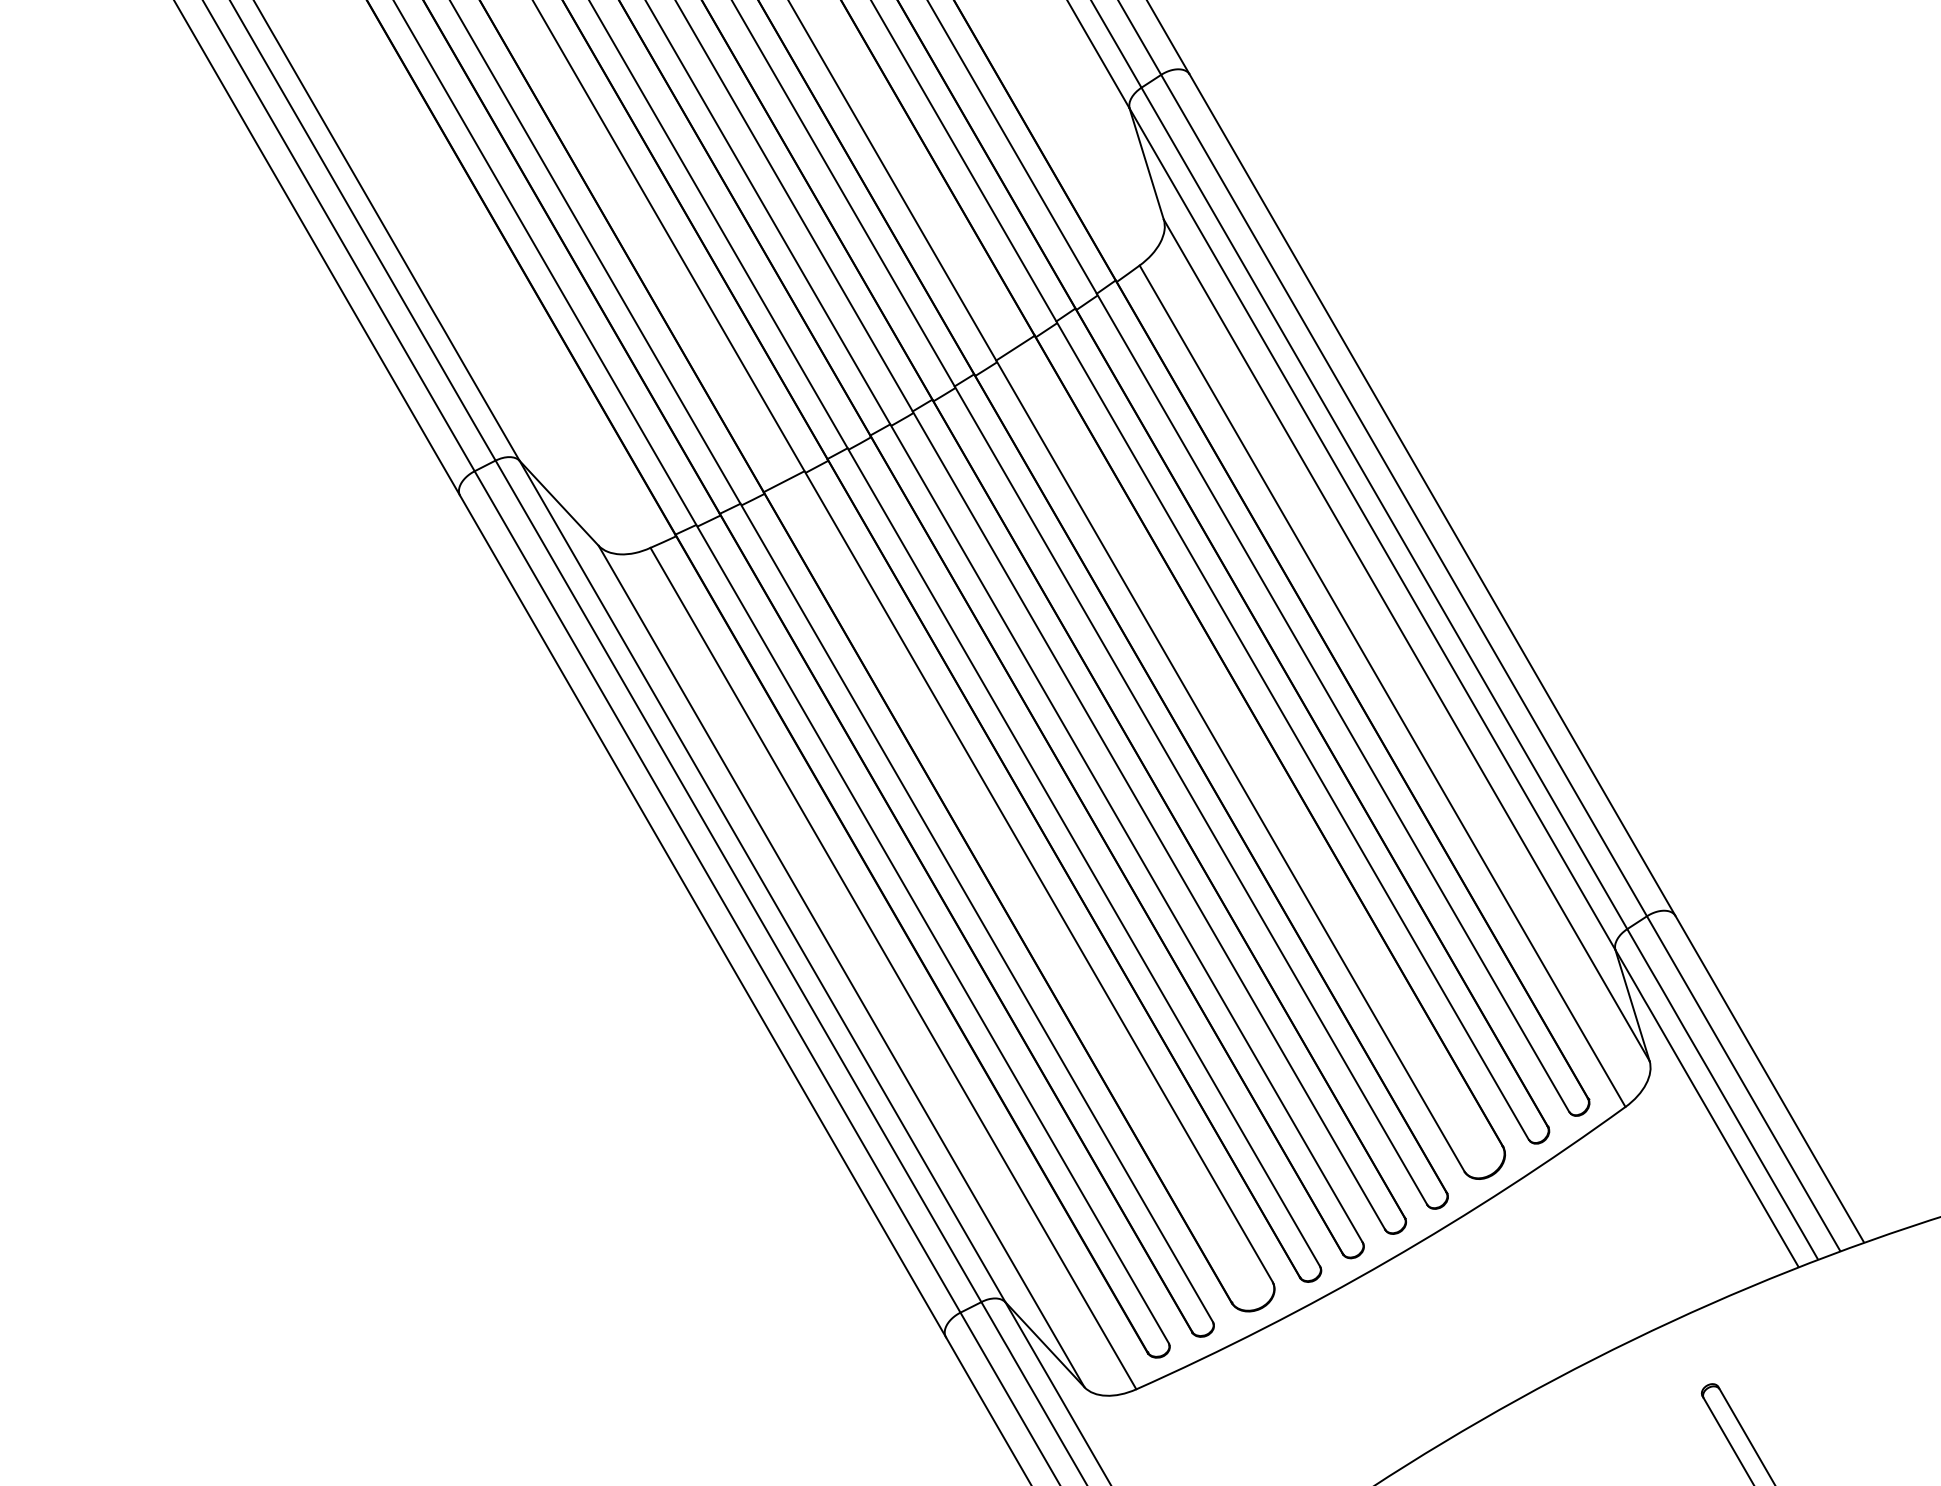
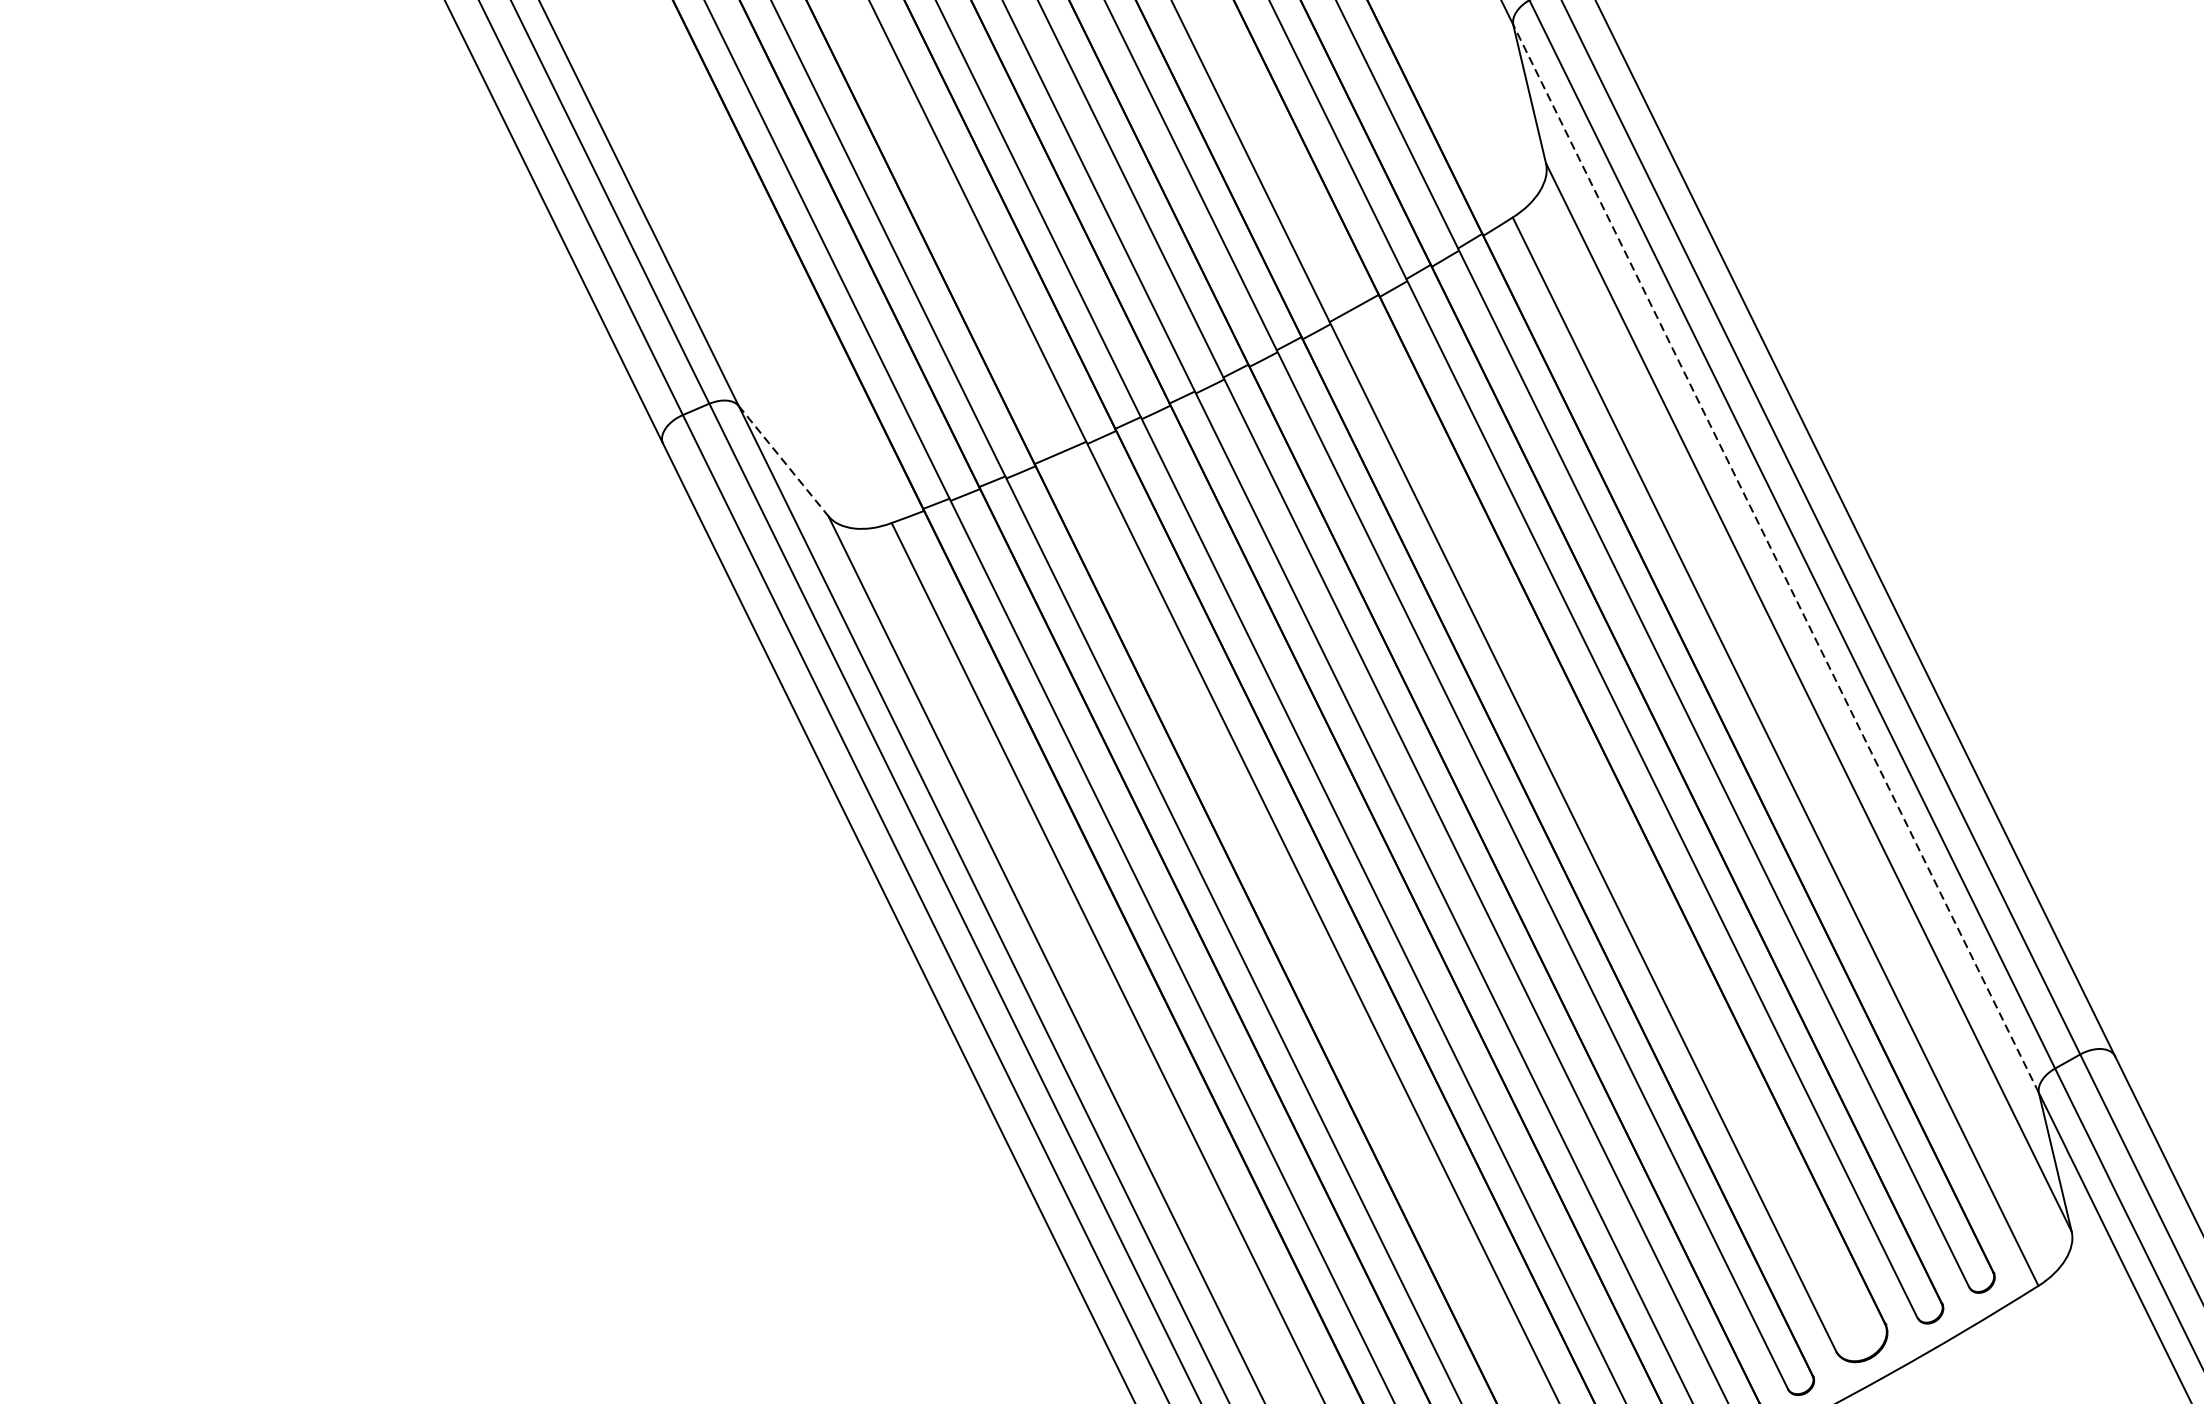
line: (559, 503) -> (783, 461), solid -> dashed
line: (1372, 529) -> (1776, 559), solid -> dashed

